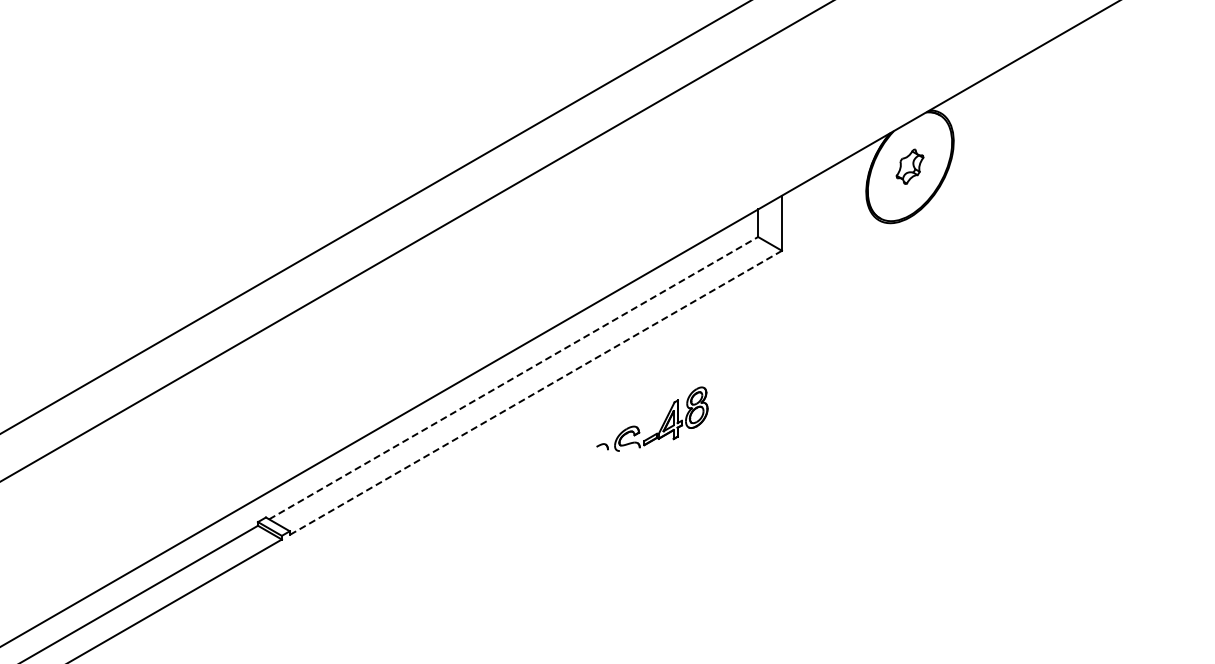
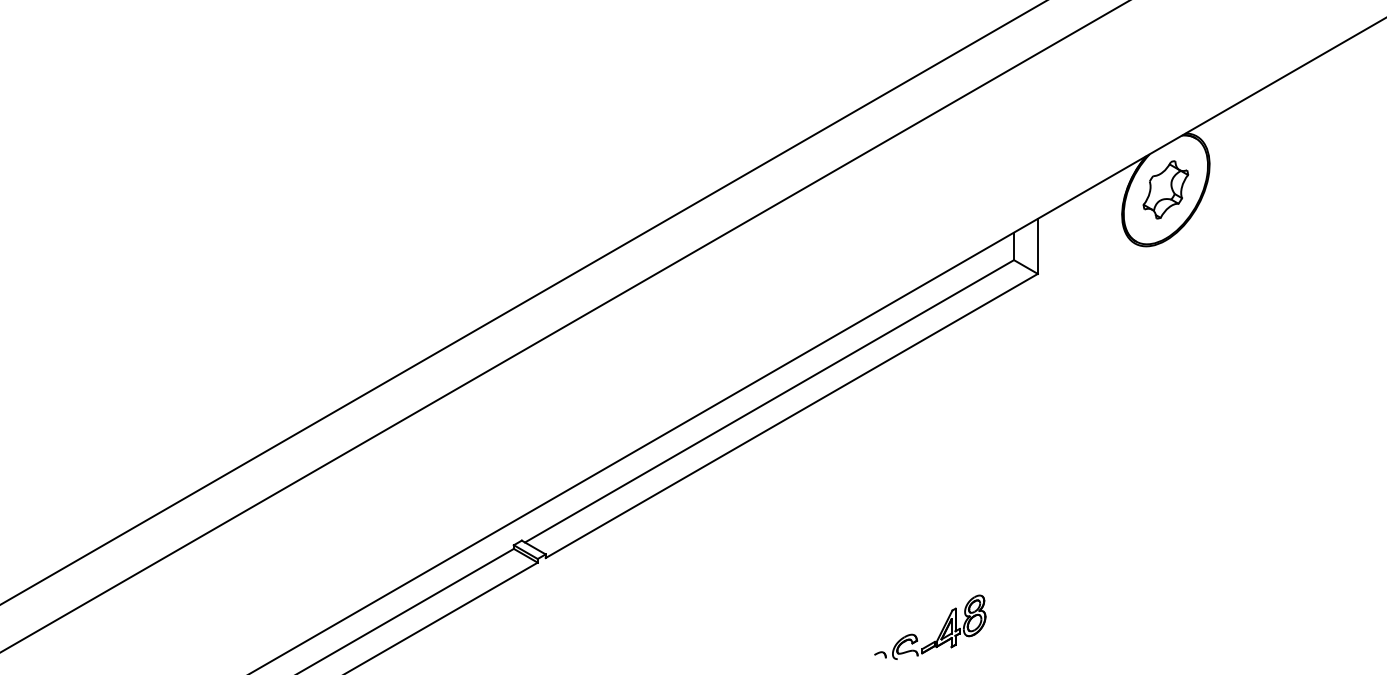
part: (909, 166) -> (1165, 189), size x1.67
line: (513, 378) -> (769, 401), dashed -> solid
line: (535, 393) -> (791, 416), dashed -> solid
part: (662, 423) -> (940, 631), moved

